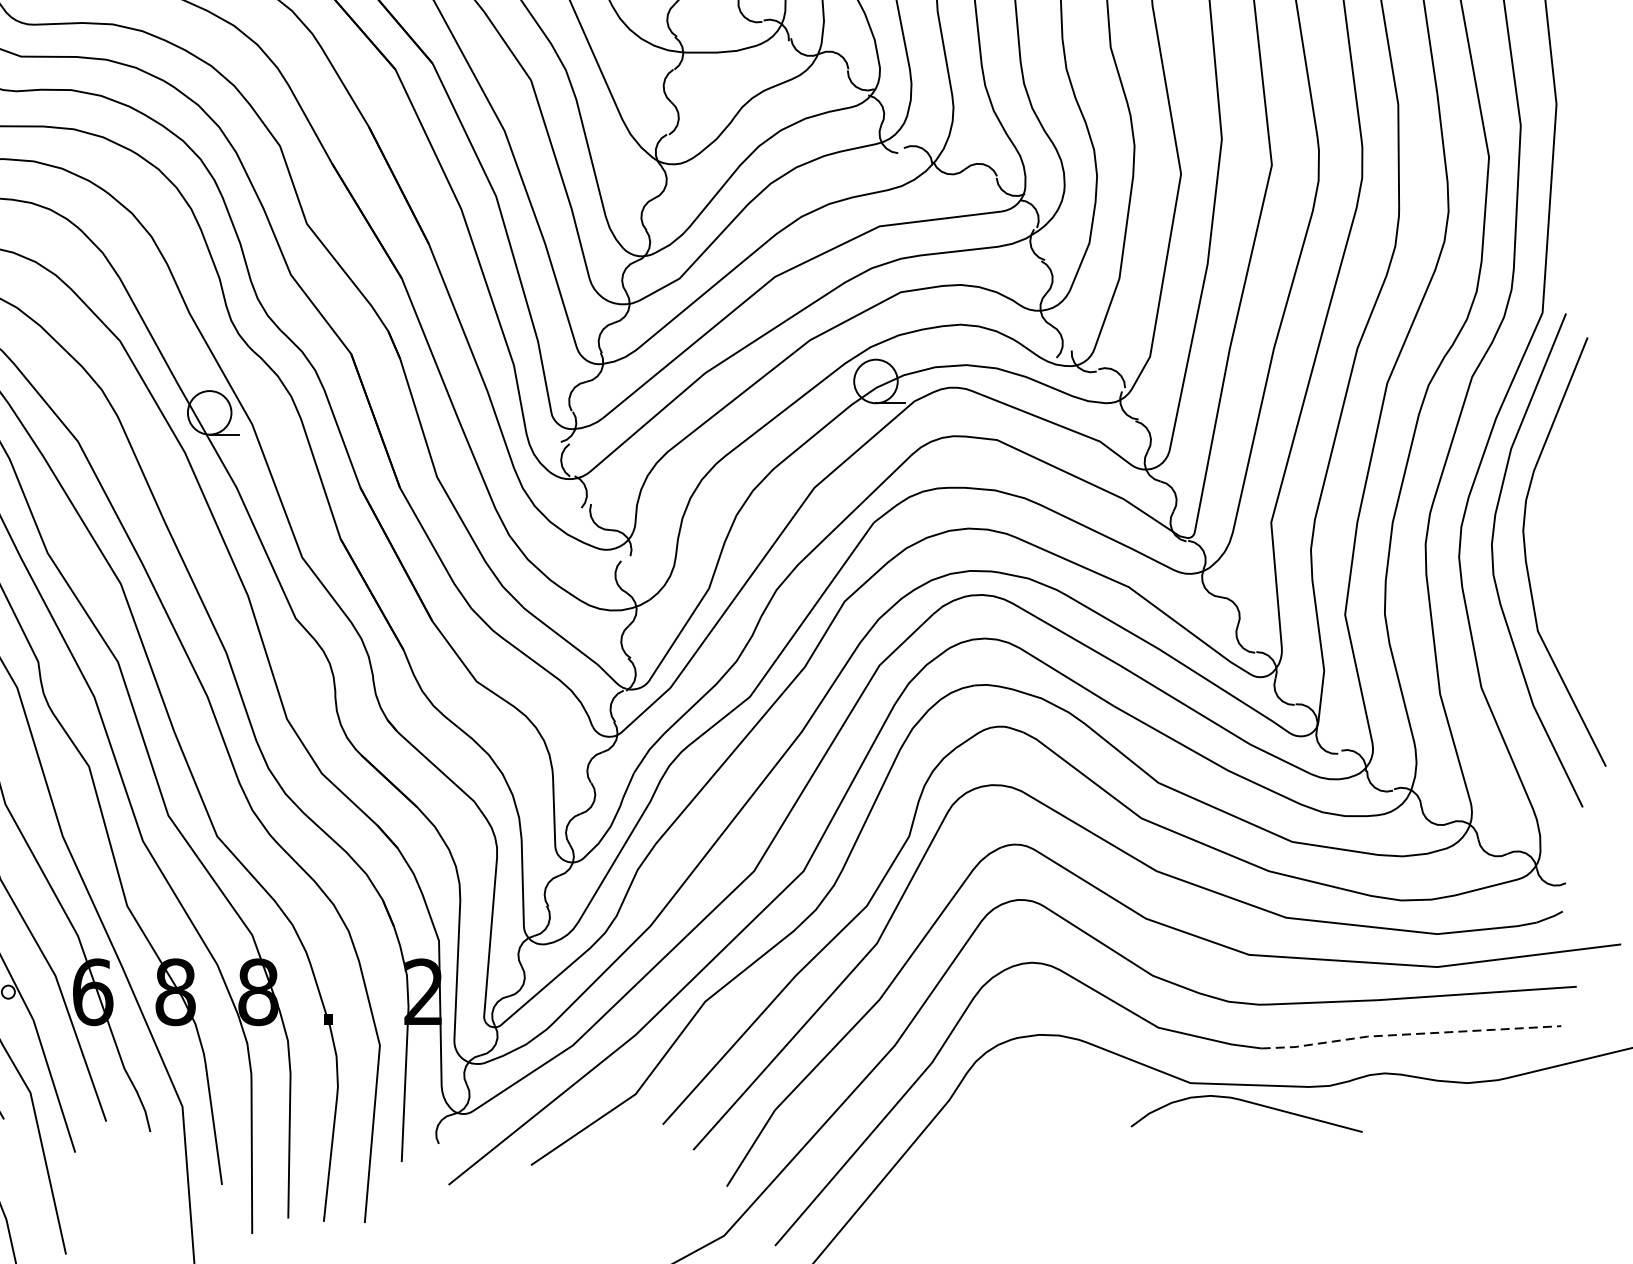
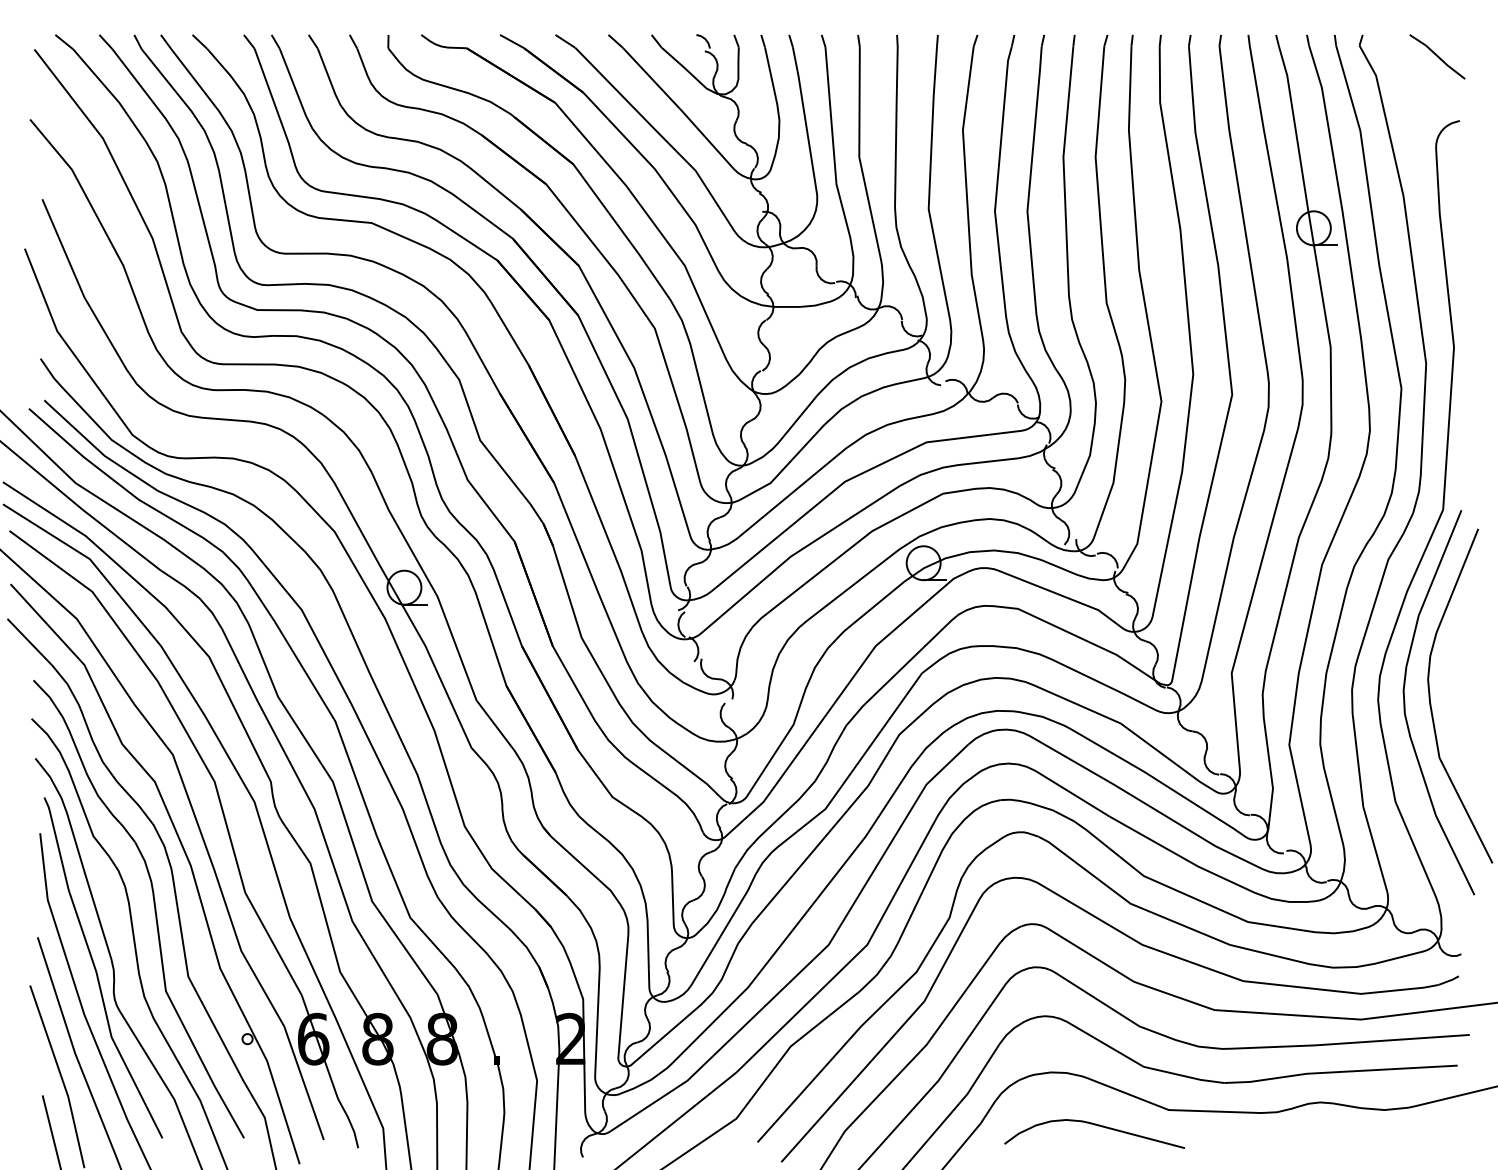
line: (1409, 1034) -> (1339, 1072), dashed -> solid
curve: (1246, 1102) -> (1094, 1125), moved

